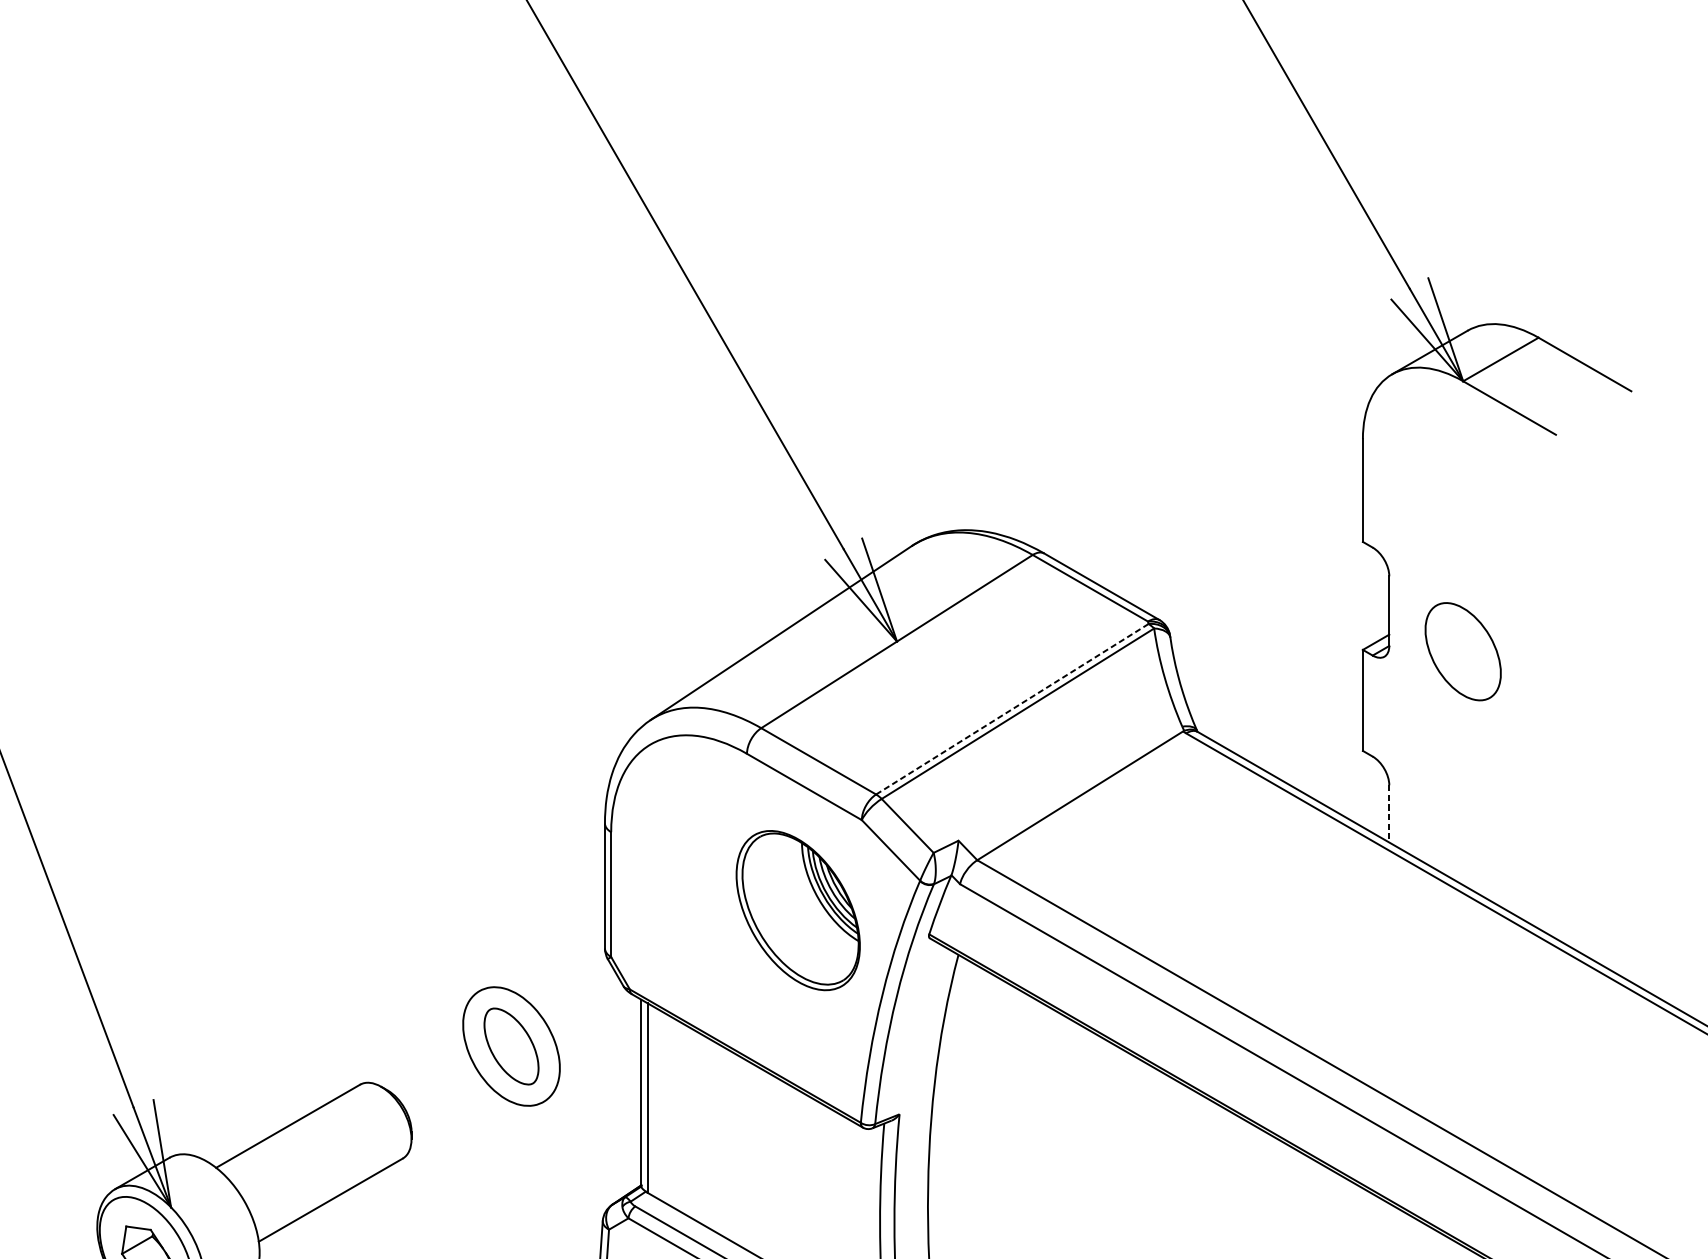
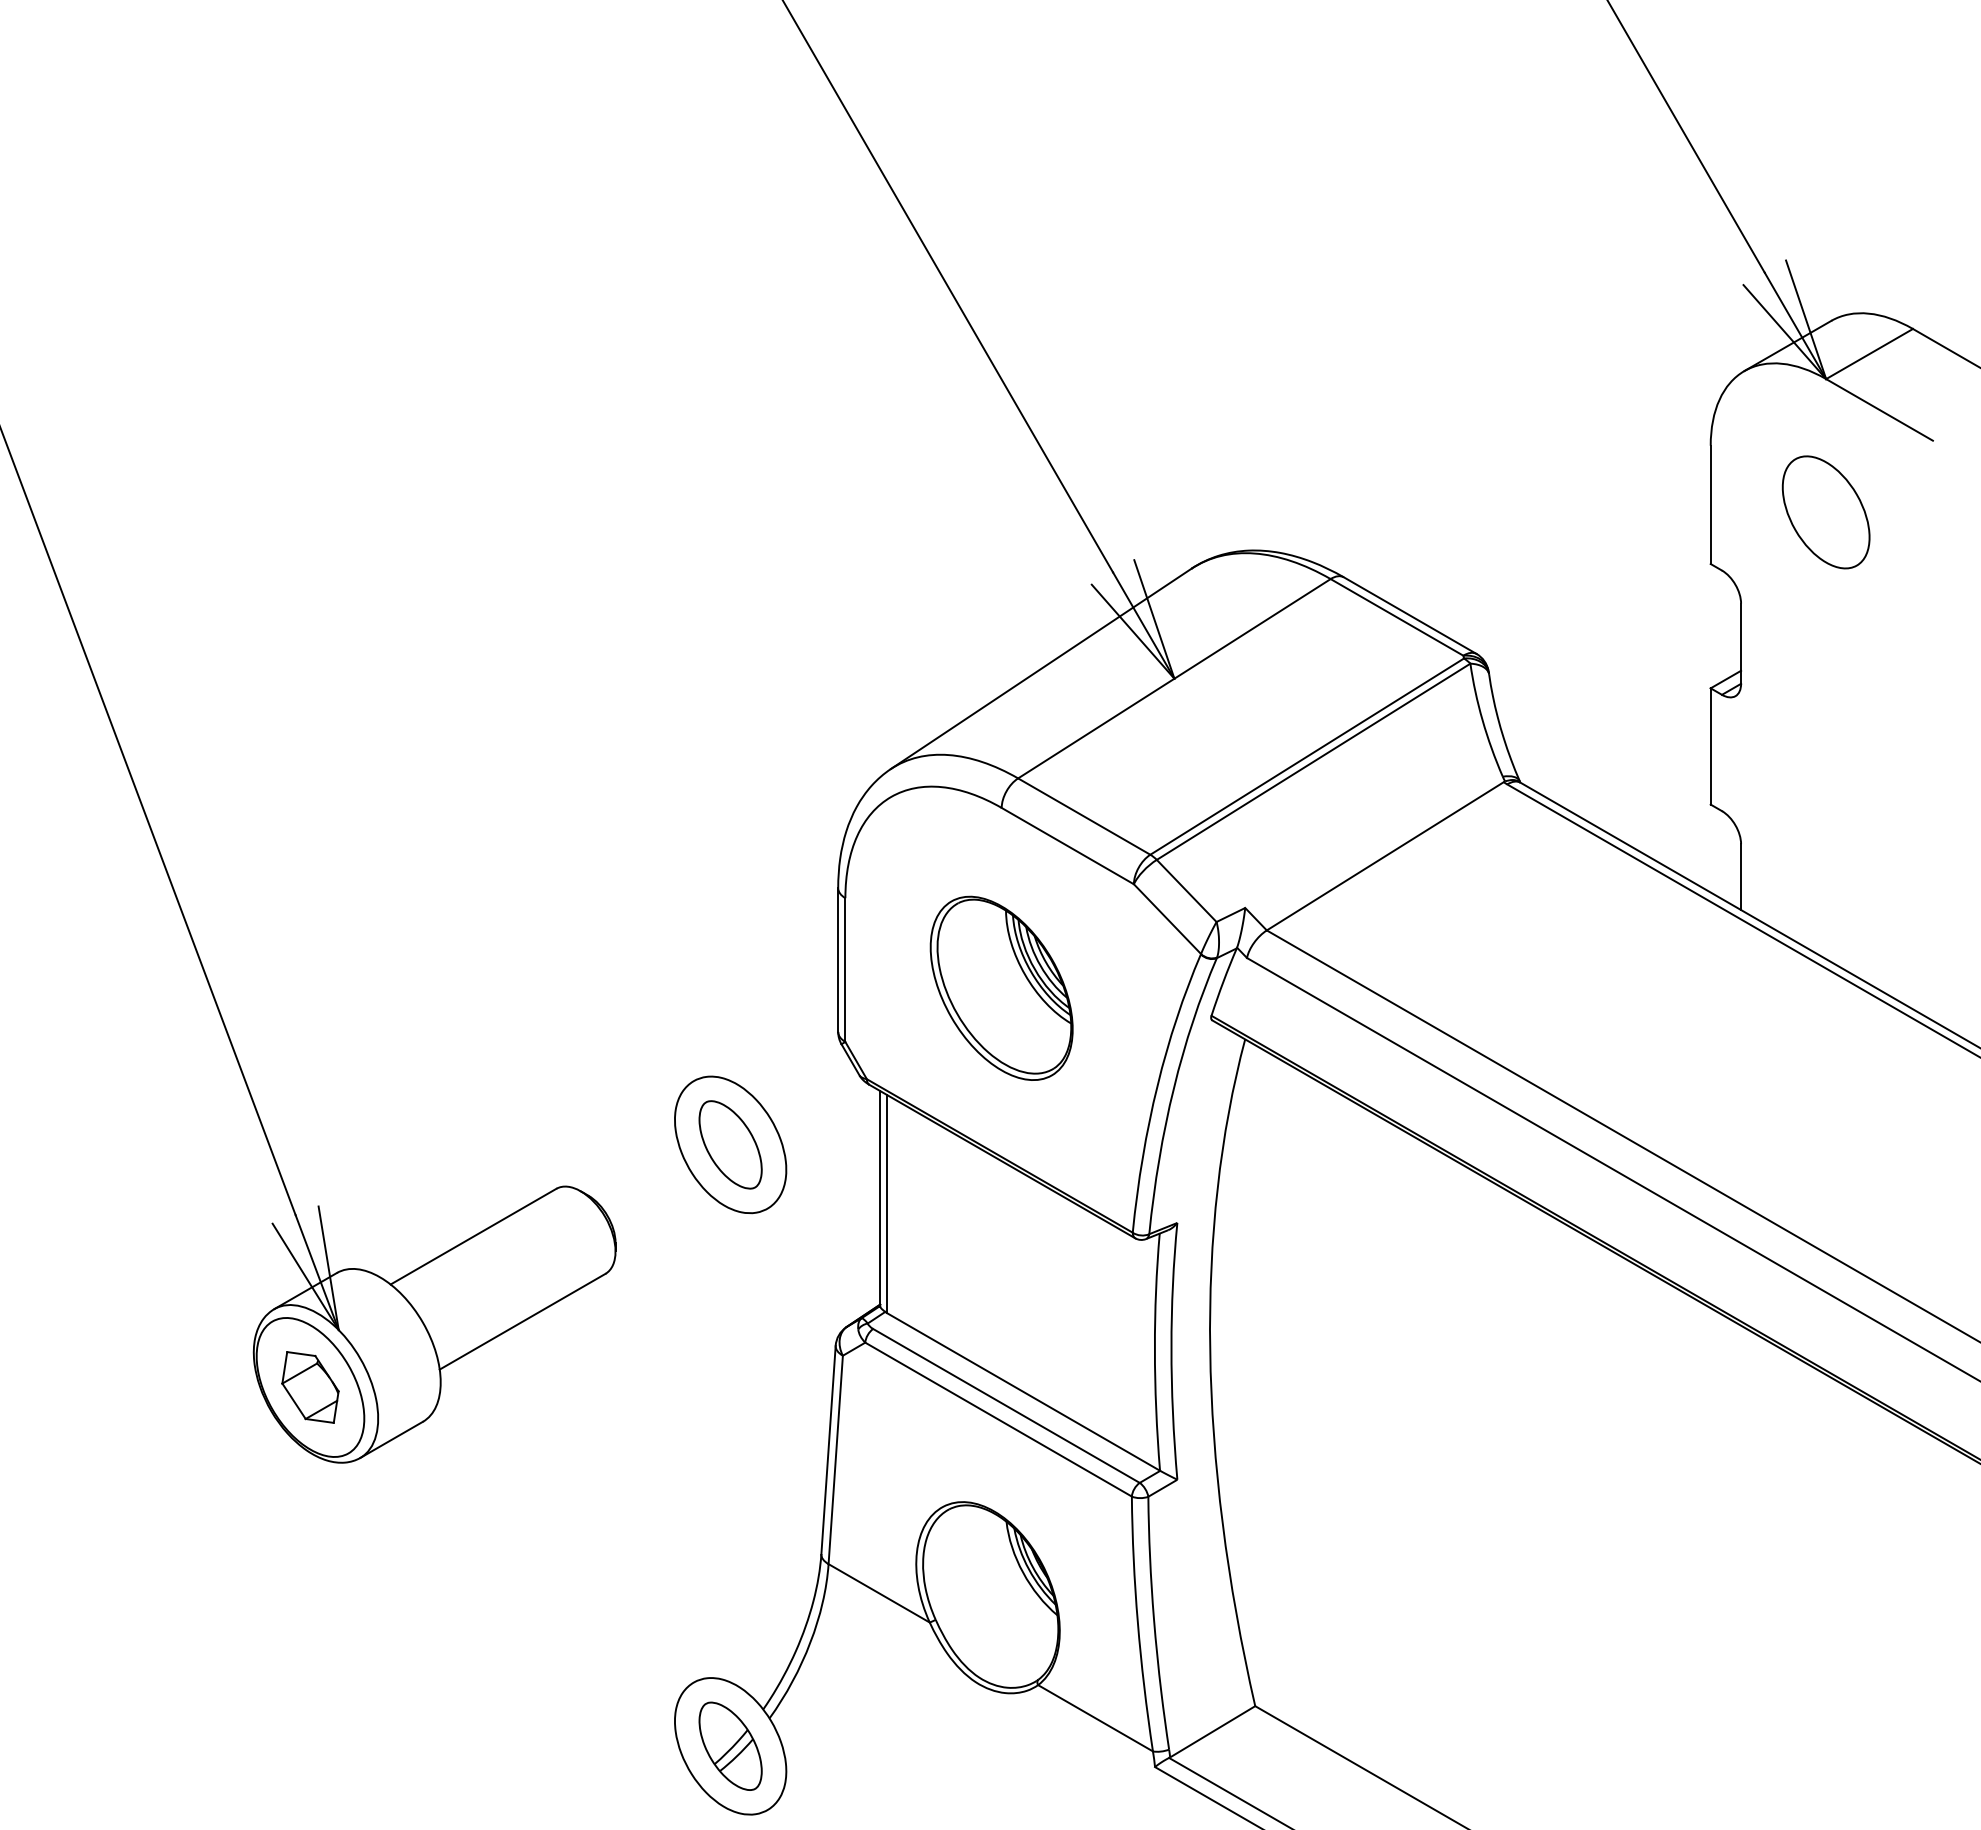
part: (1462, 651) -> (1825, 512), moved
line: (1012, 709) -> (1307, 756), dashed -> solid
line: (1389, 814) -> (1741, 877), dashed -> solid
part: (798, 909) -> (1001, 987), moved

